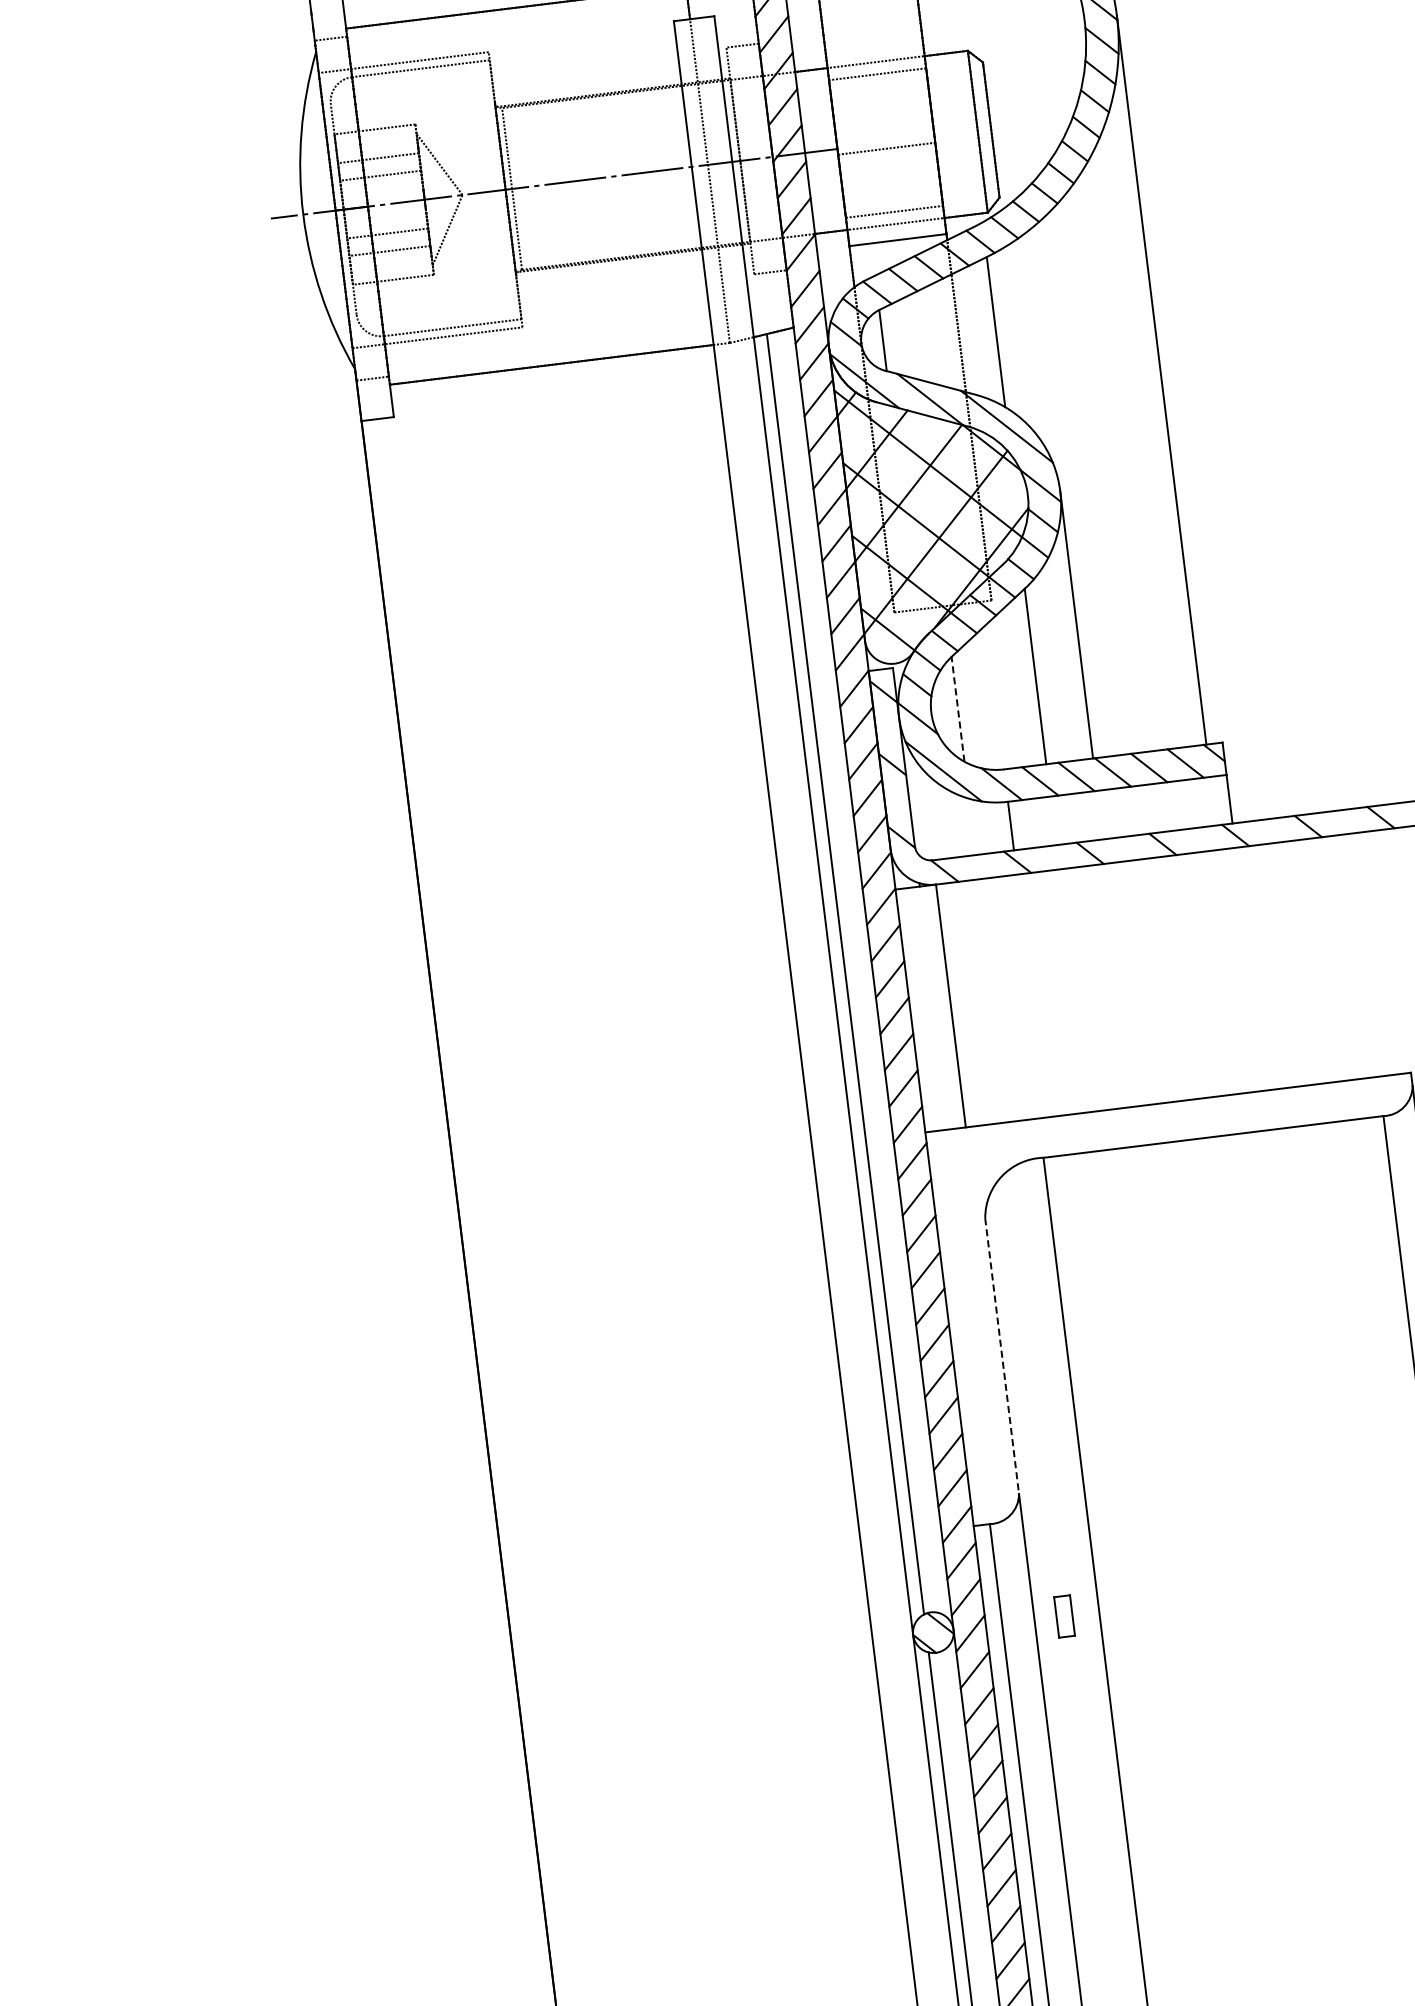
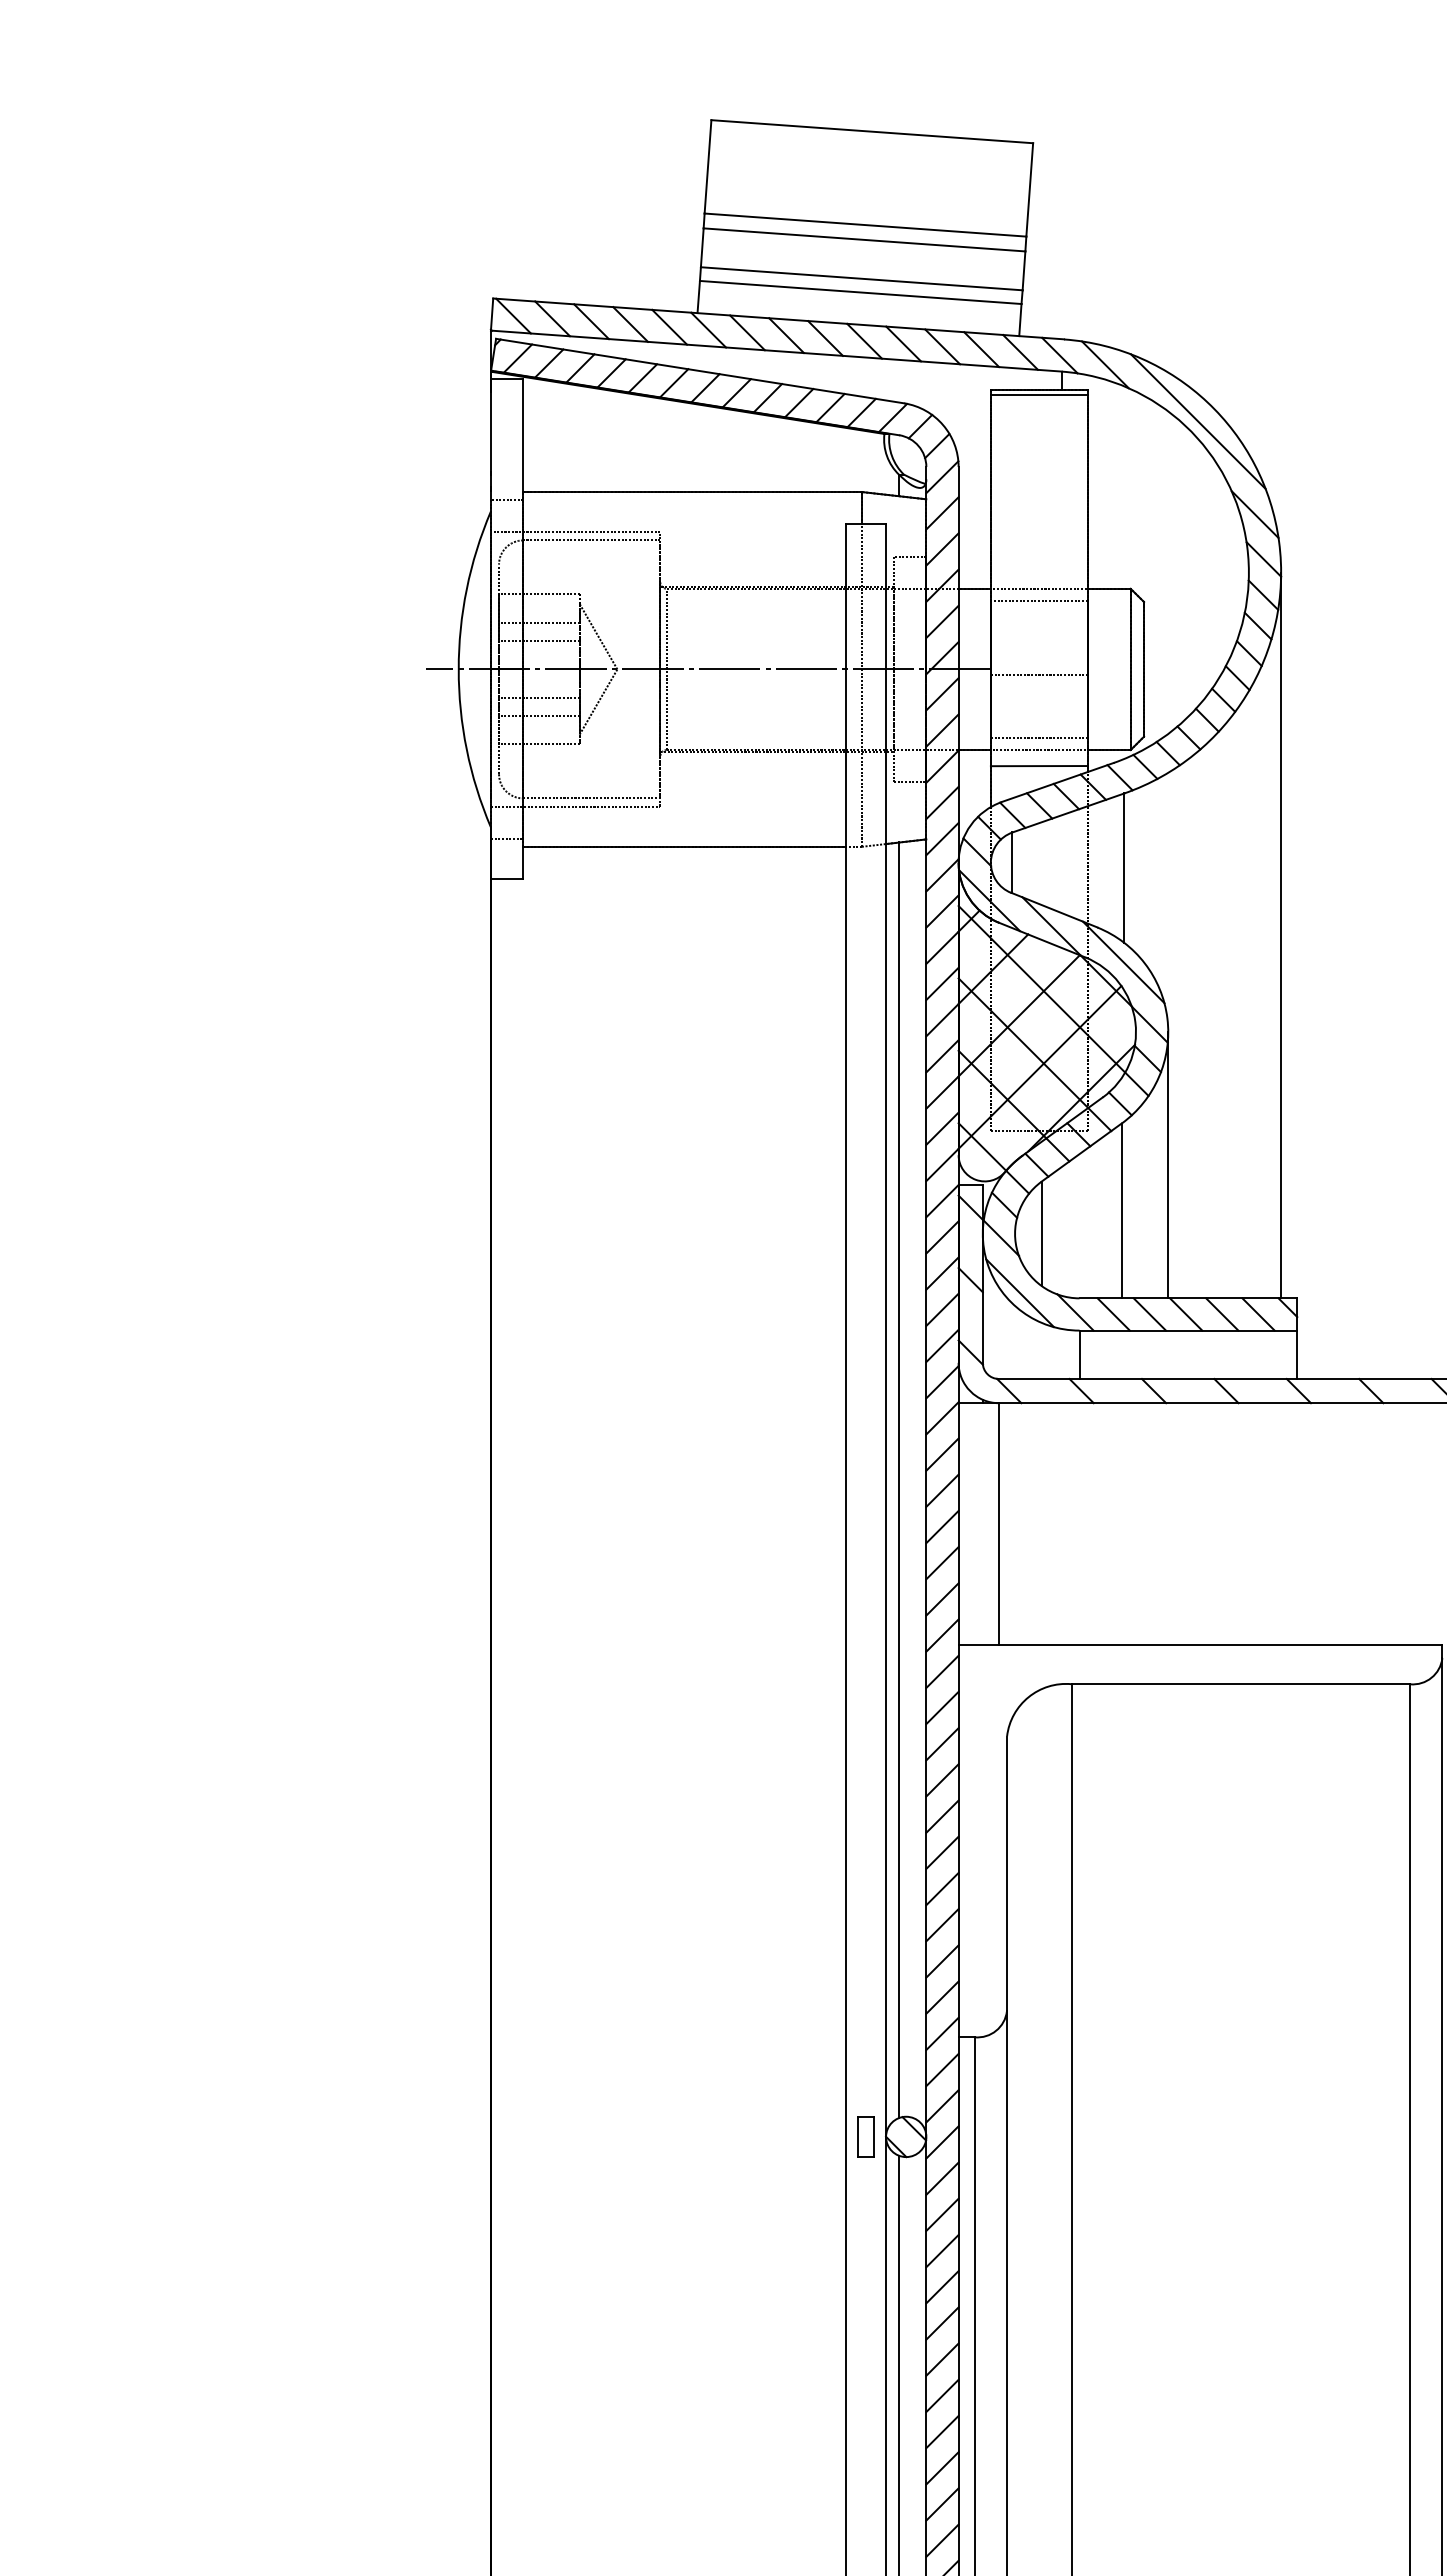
line: (957, 709) -> (1041, 1233), dashed -> solid
line: (1002, 1356) -> (1007, 1874), dashed -> solid
part: (1064, 1616) -> (865, 2136), moved

